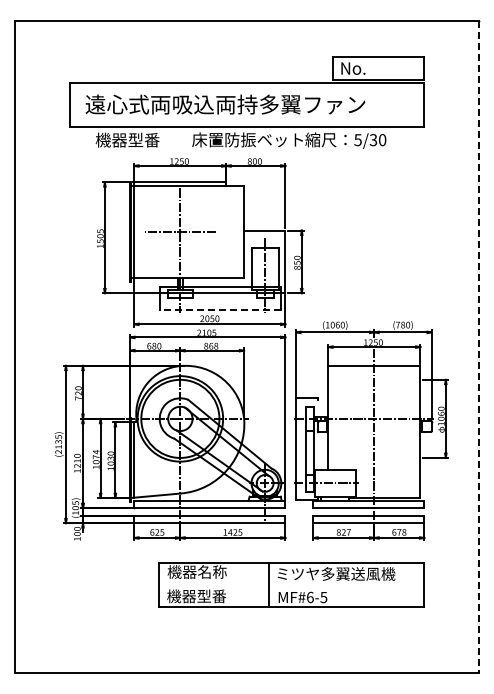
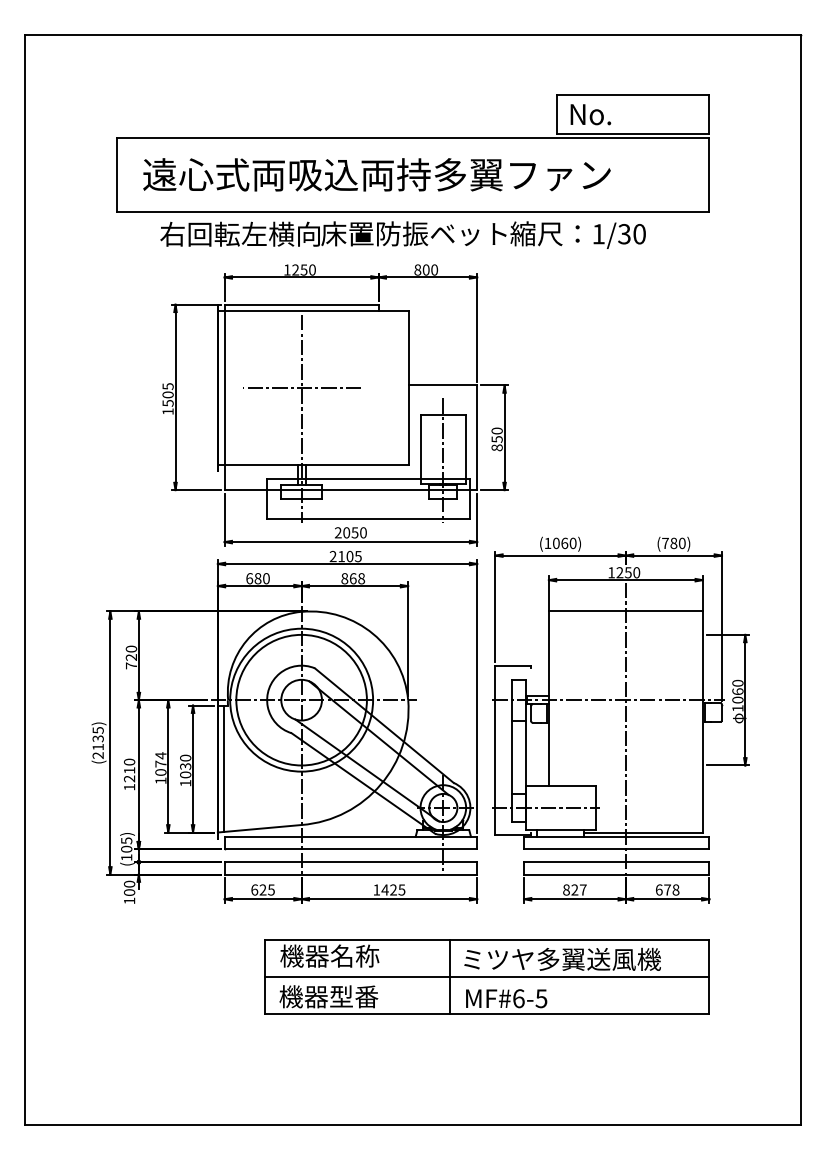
text: (143, 139) -> (239, 233), 機器型番 -> 右回転左横向
text: (357, 140) -> (597, 234), 5/30 -> 1/30
line: (220, 310) -> (368, 518), dashed -> solid
line: (479, 347) -> (801, 580), dashed -> solid
line: (290, 584) -> (485, 976), added

